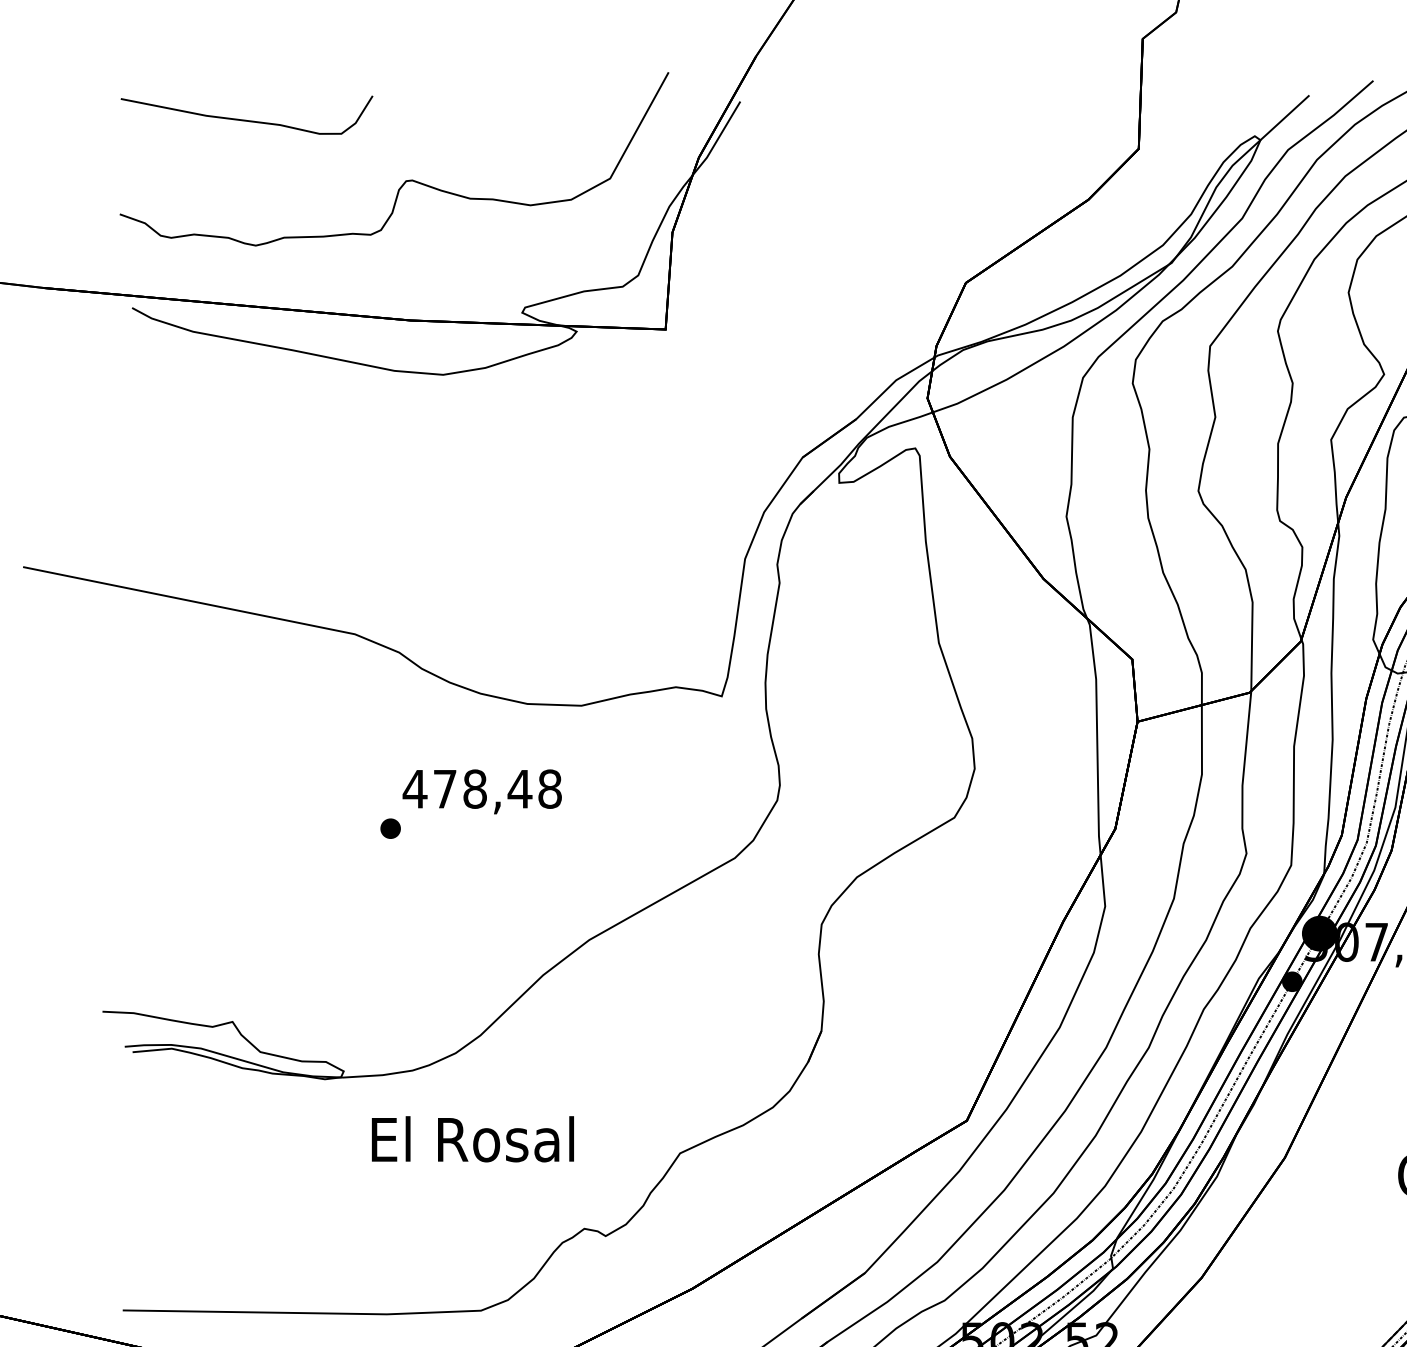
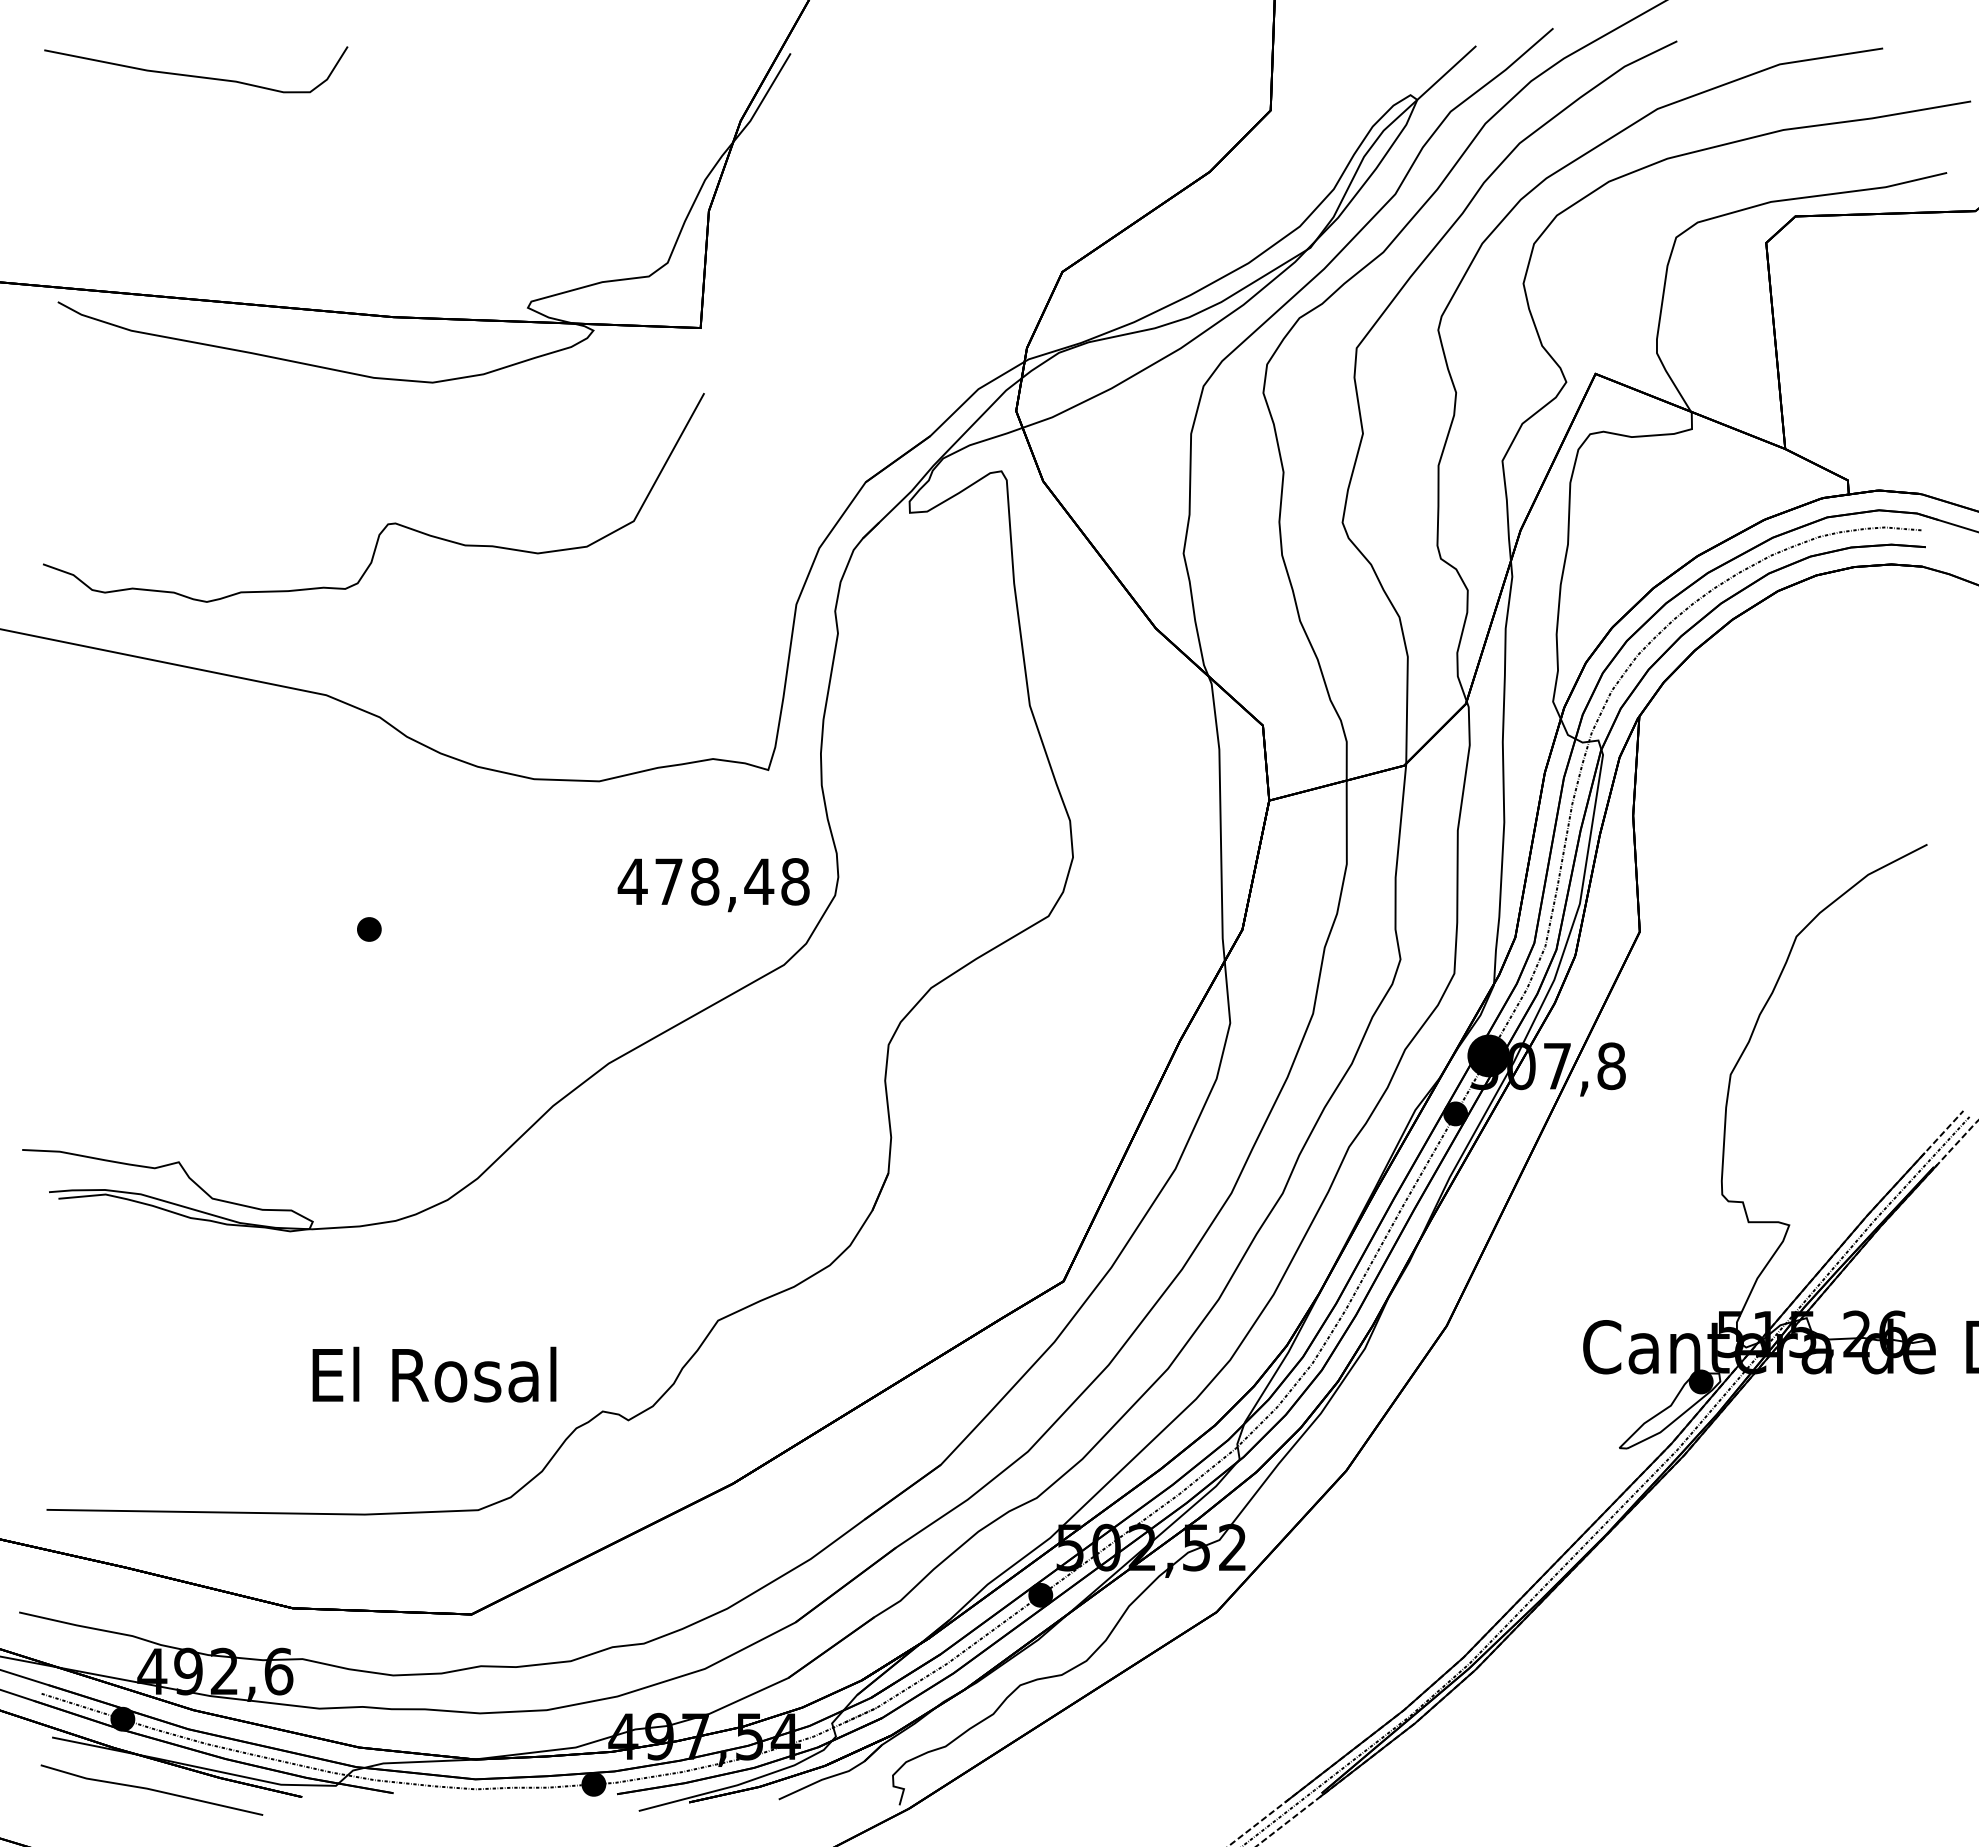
curve: (405, 180) -> (387, 523), moved
text: (482, 792) -> (713, 885), moved
text: (472, 1139) -> (434, 1374), moved

